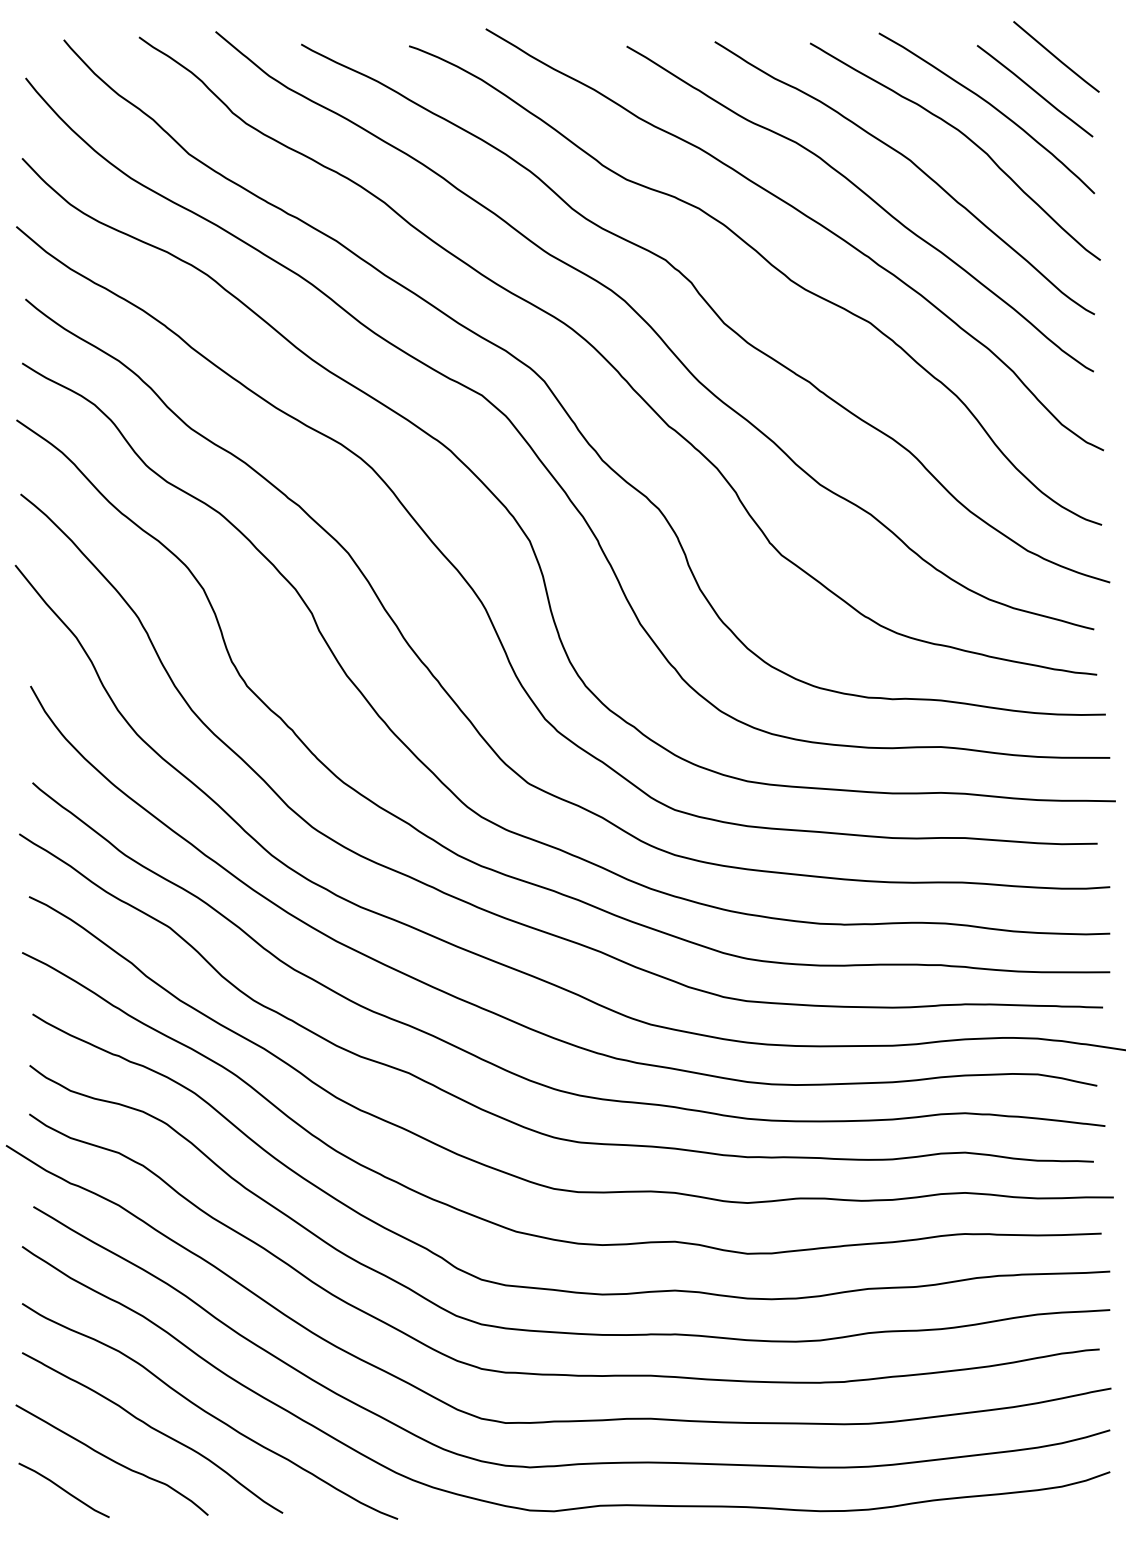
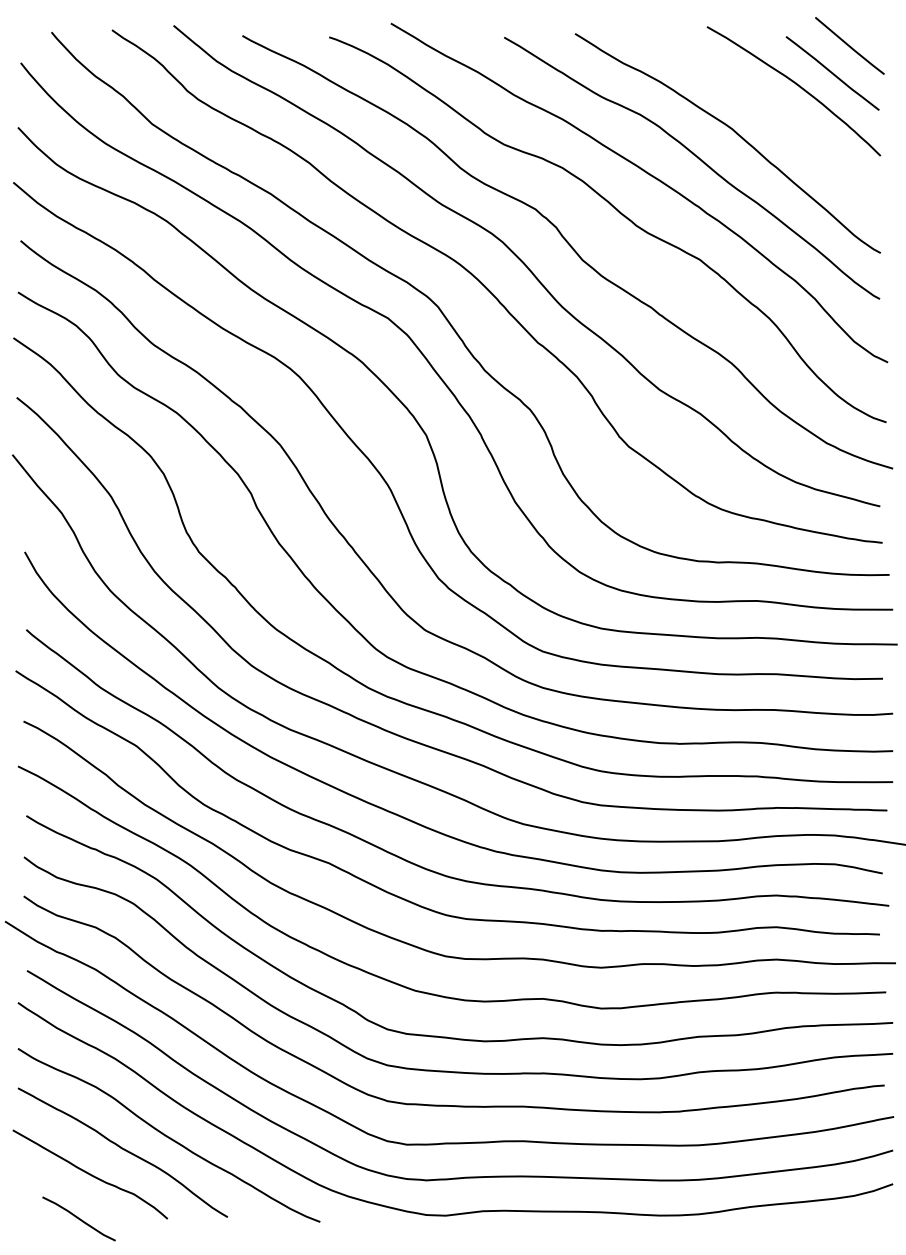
curve: (965, 137) -> (776, 110), removed
curve: (63, 1489) -> (78, 1218), moved

